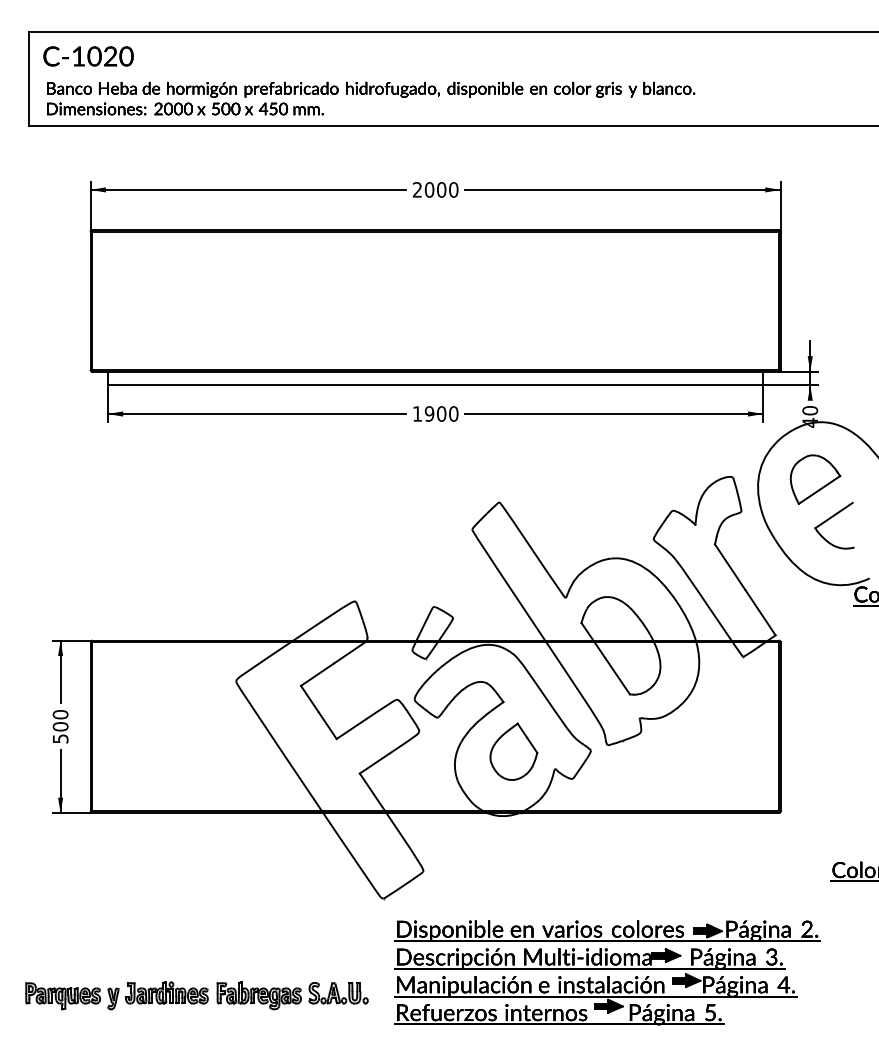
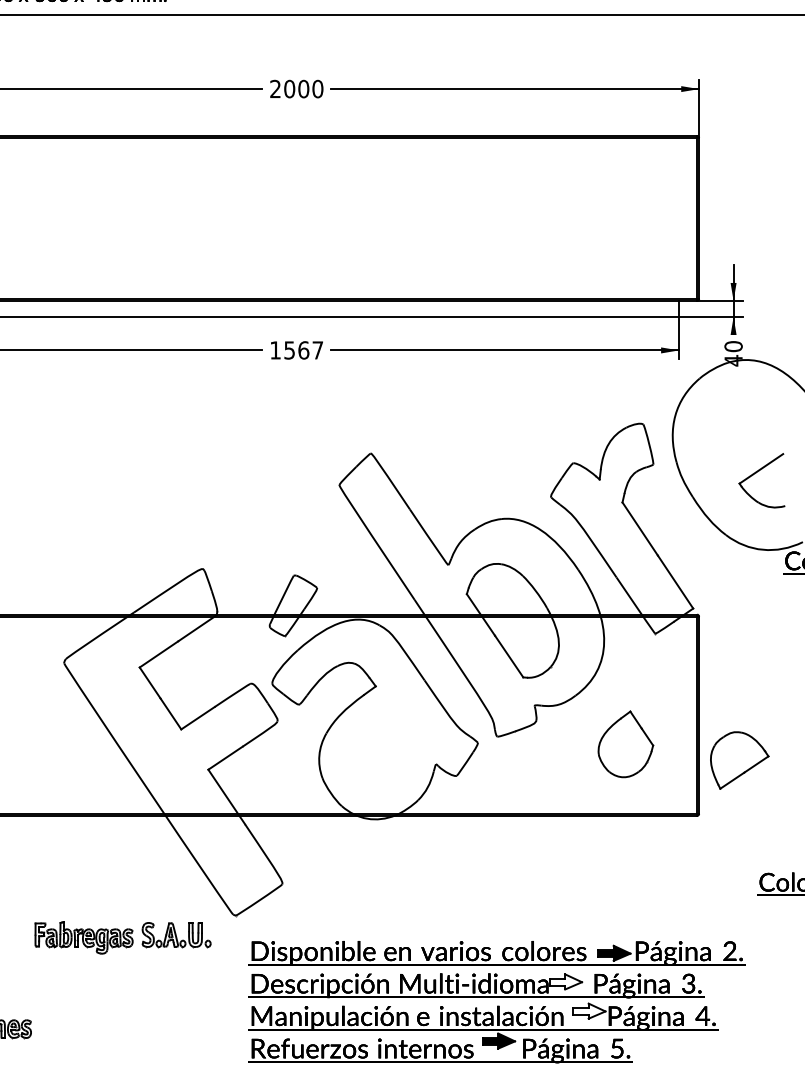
text: (441, 413) -> (303, 349), 1900 -> 1567
part: (815, 479) -> (739, 760), moved
part: (513, 751) -> (625, 744), moved
fill: (666, 955) -> (565, 981), removed
fill: (686, 980) -> (589, 1011), removed
part: (292, 995) -> (122, 937), moved

